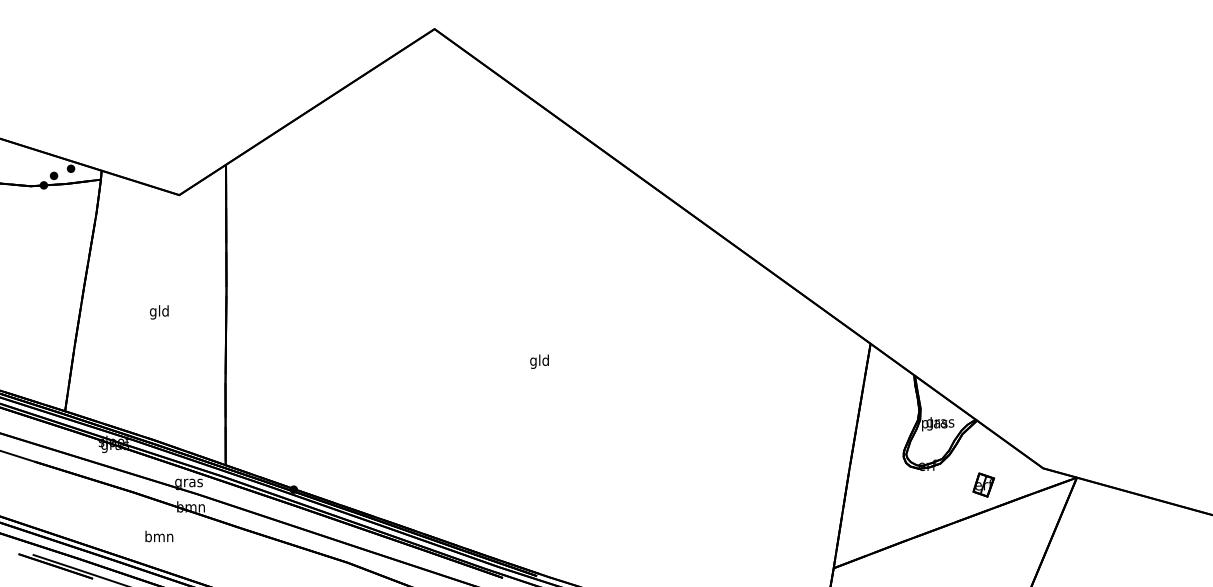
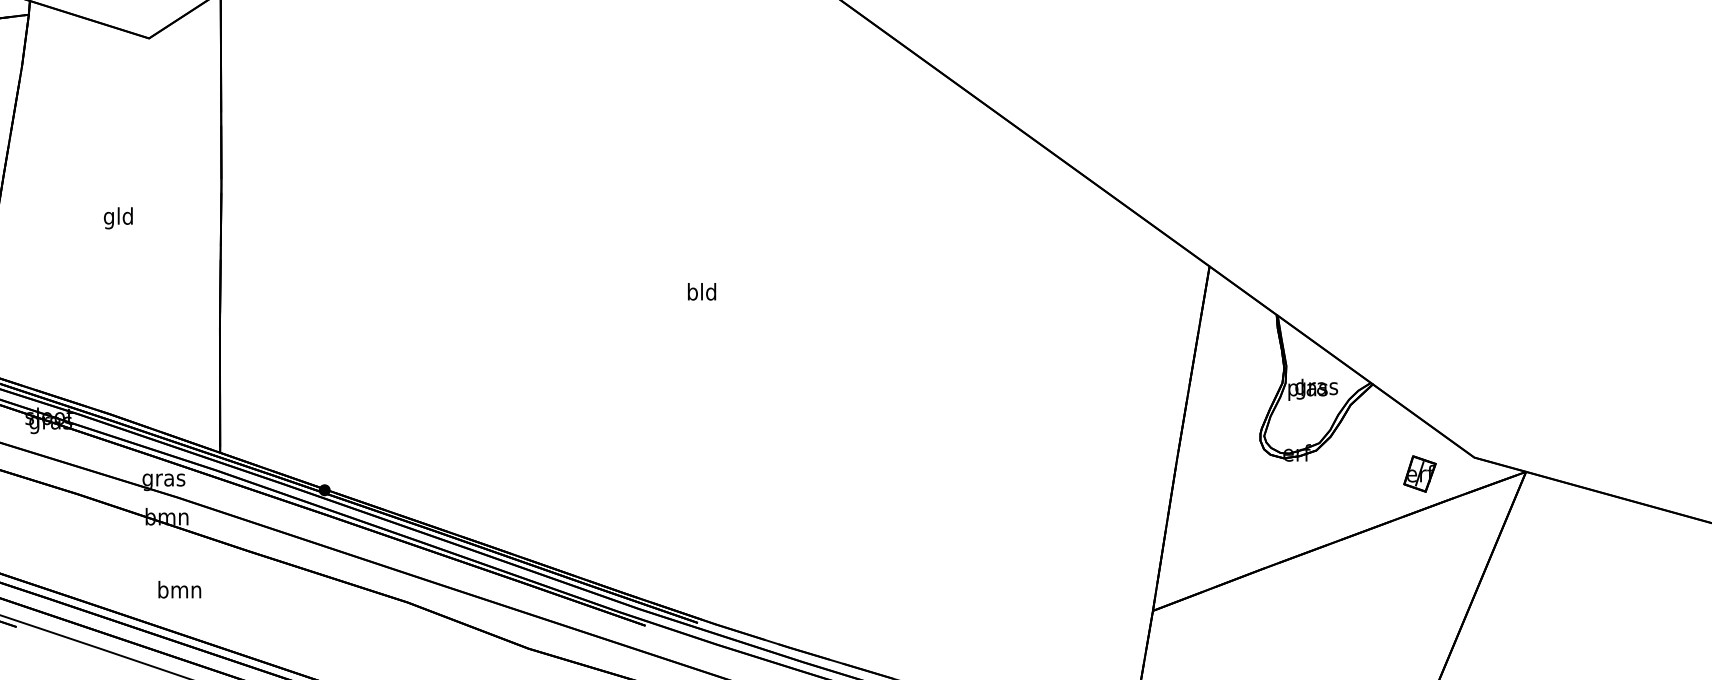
text: (533, 361) -> (692, 293), gld -> bld
part: (983, 484) -> (1419, 473), moved
text: (159, 536) -> (180, 589), moved

